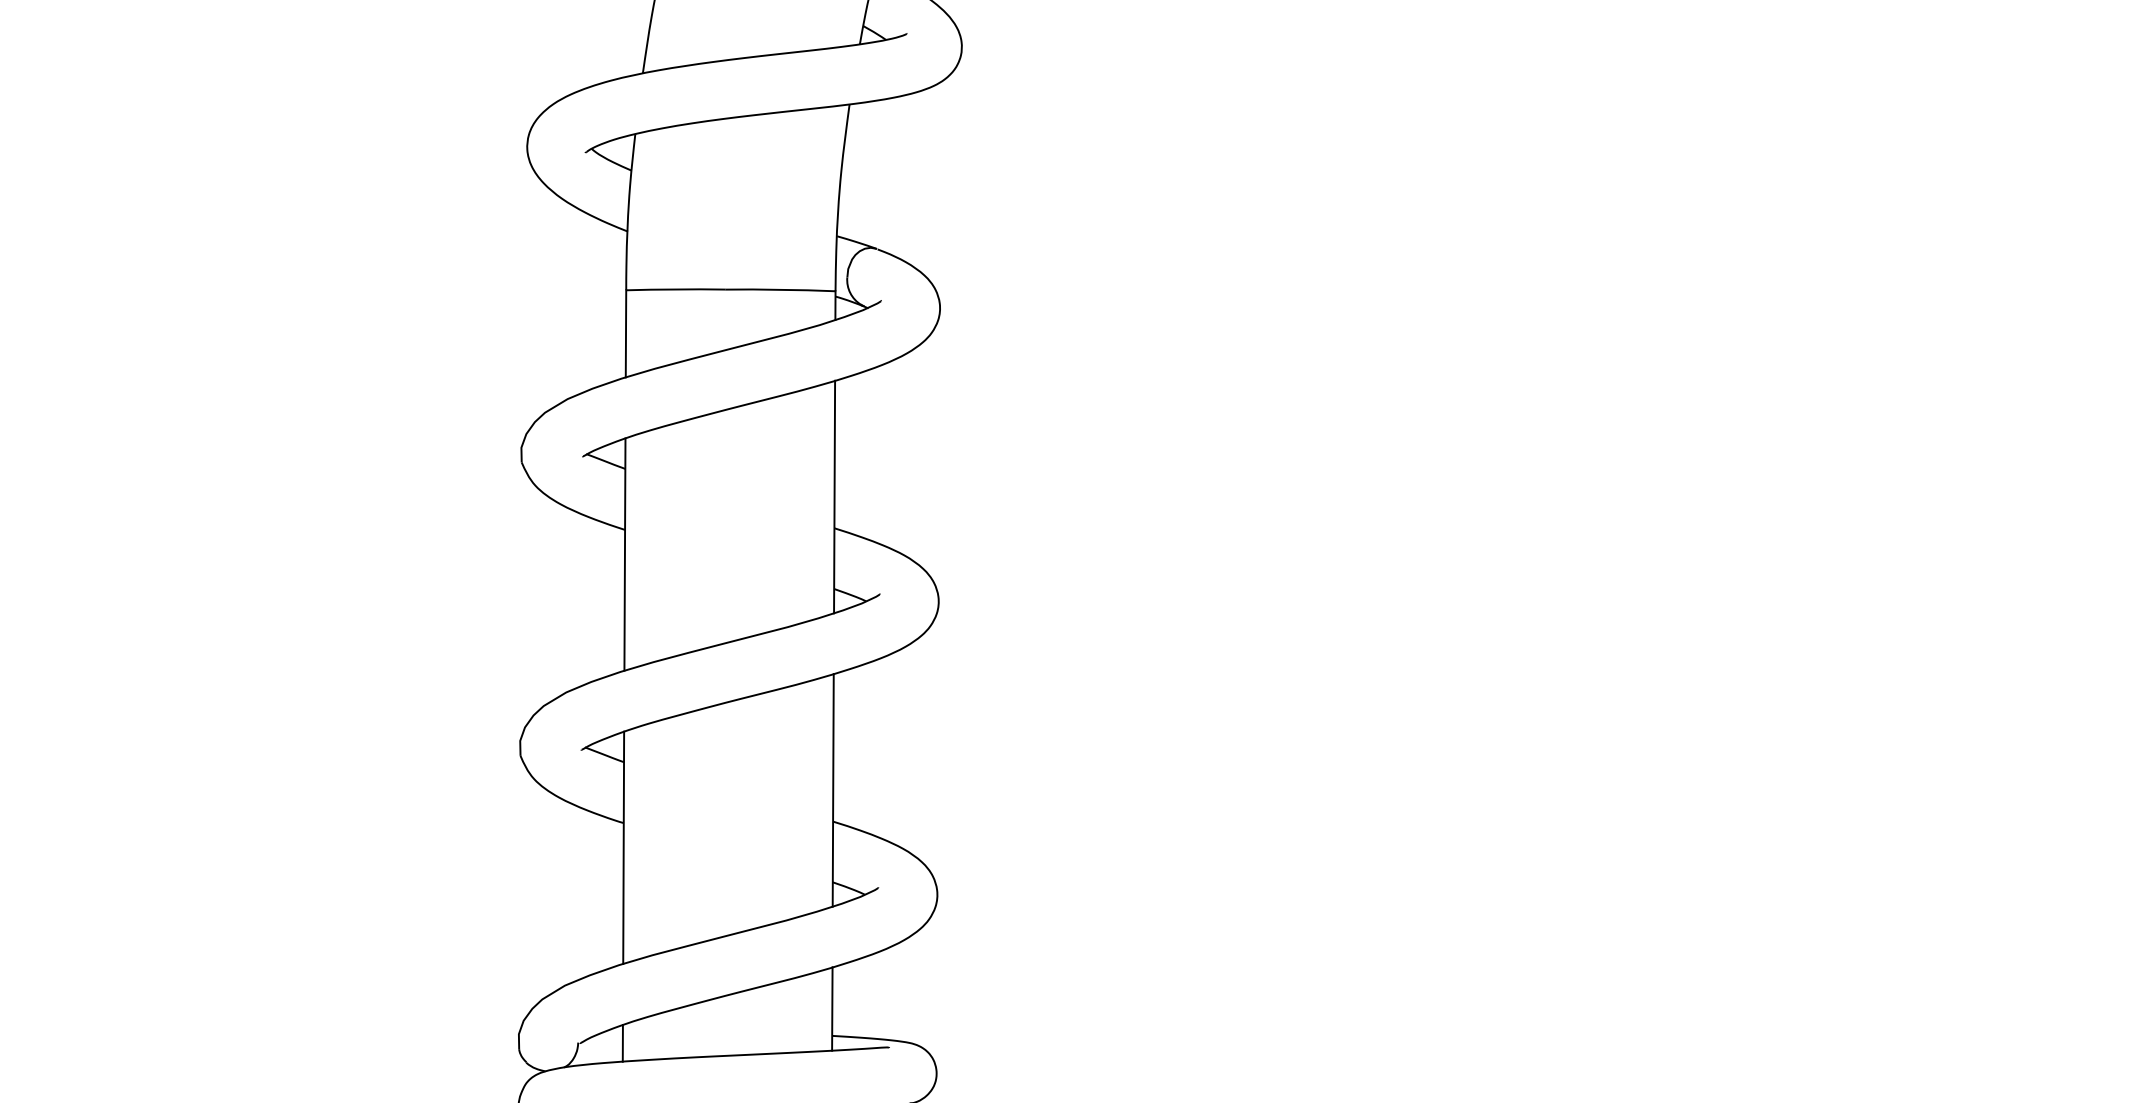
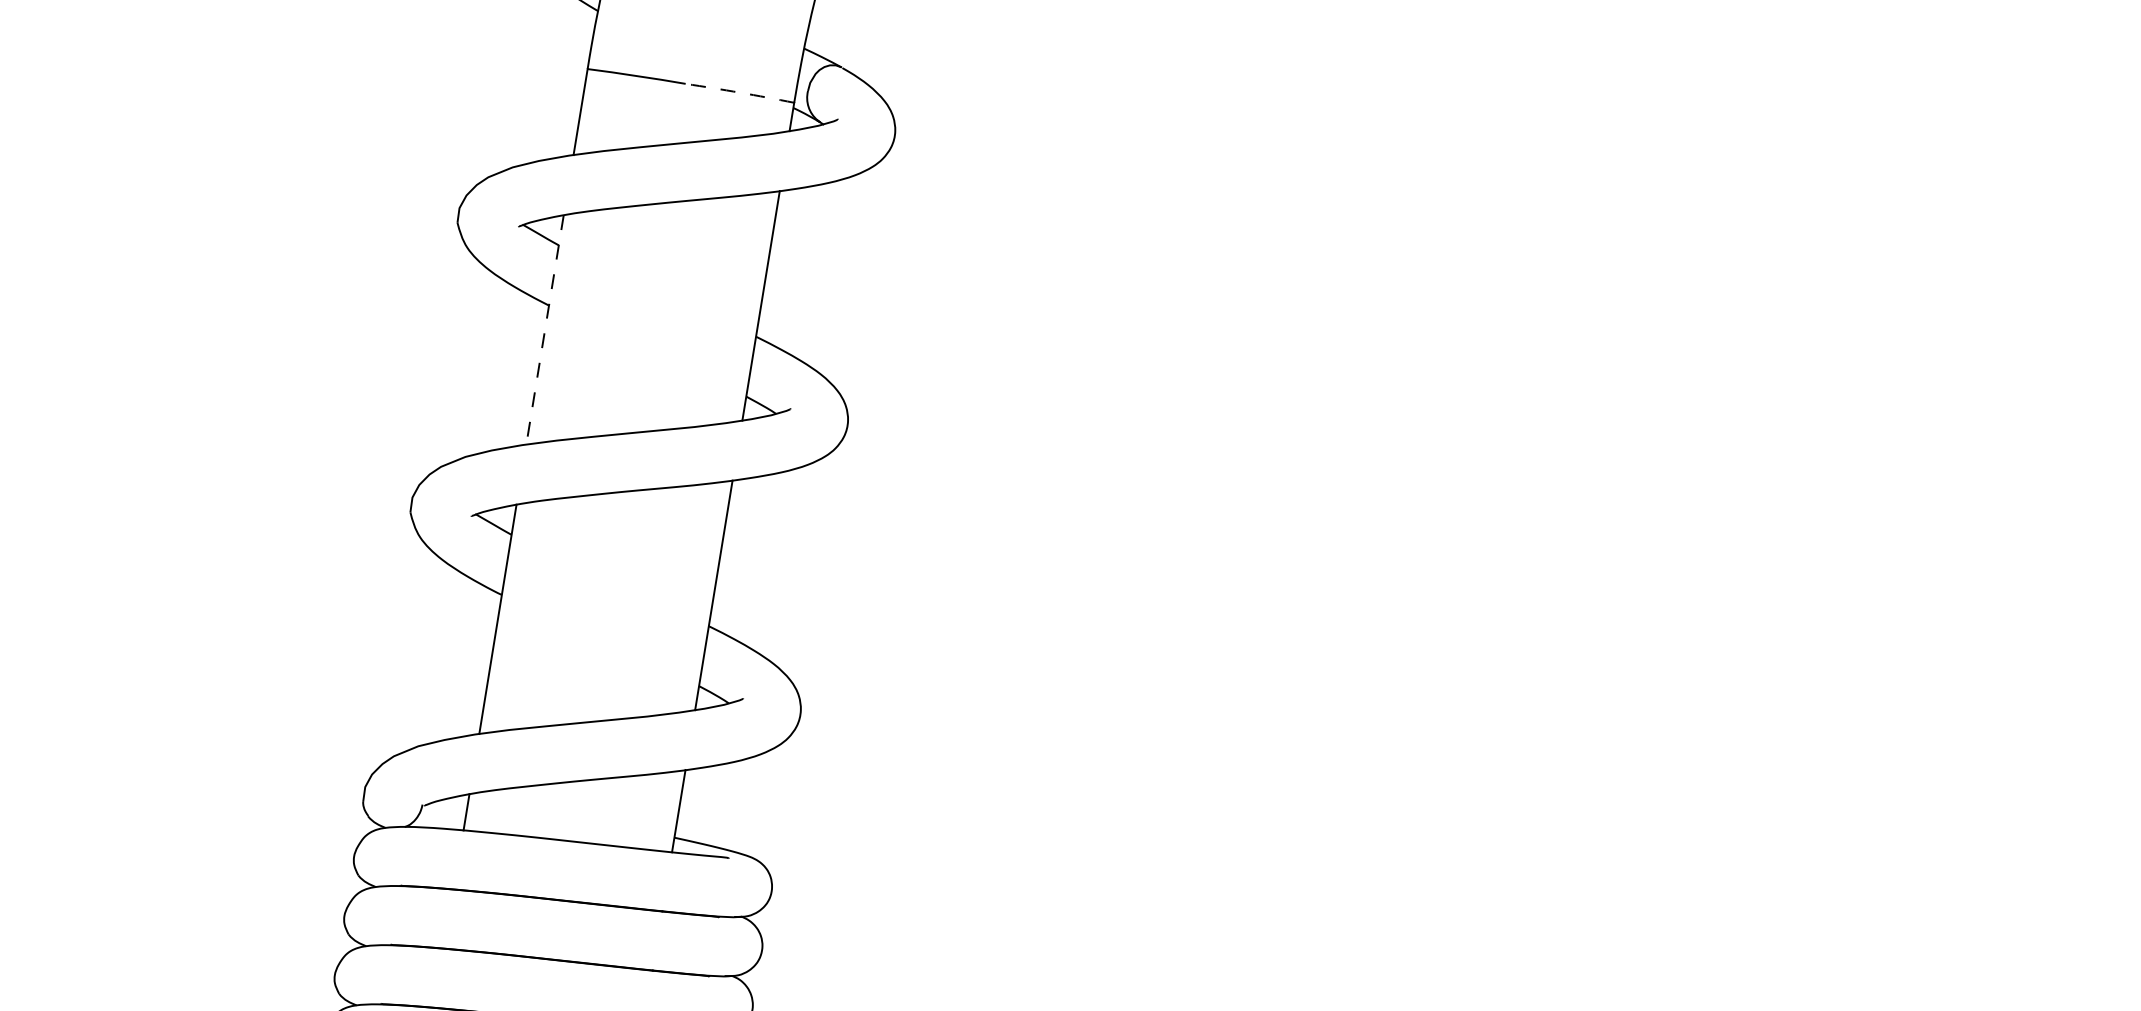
arc: (780, 289) -> (740, 92), solid -> dashed
line: (624, 555) -> (544, 330), solid -> dashed

